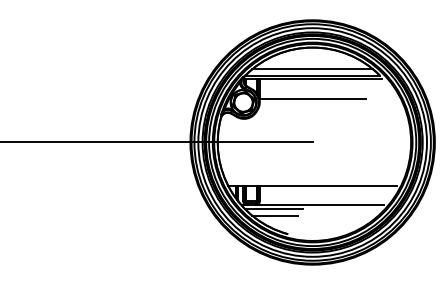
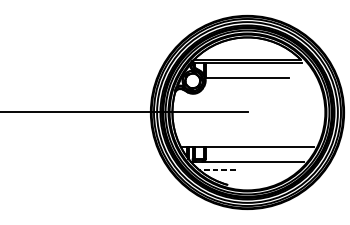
line: (312, 69) -> (247, 54), removed
line: (273, 209) -> (216, 165), removed
line: (275, 215) -> (218, 170), solid -> dashed

